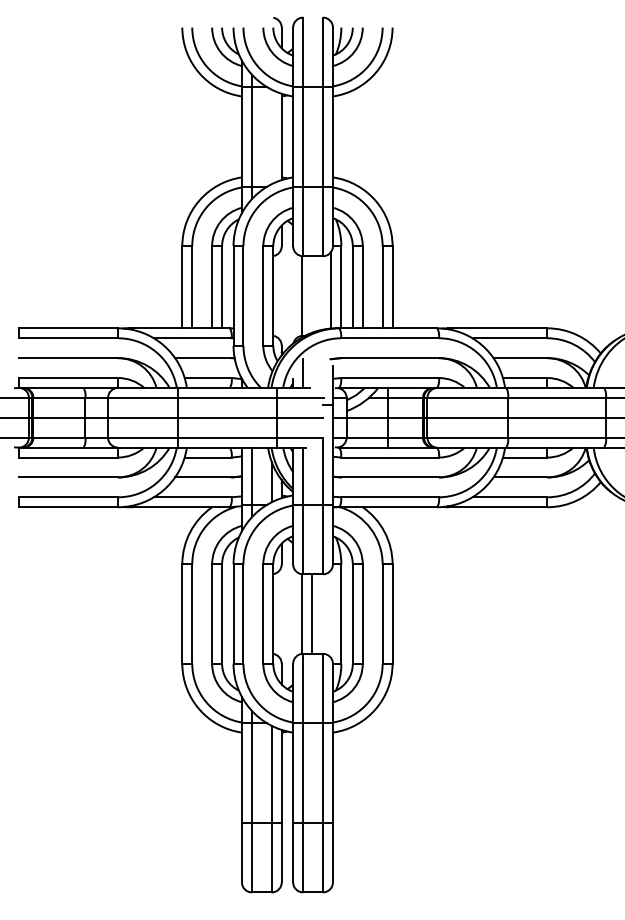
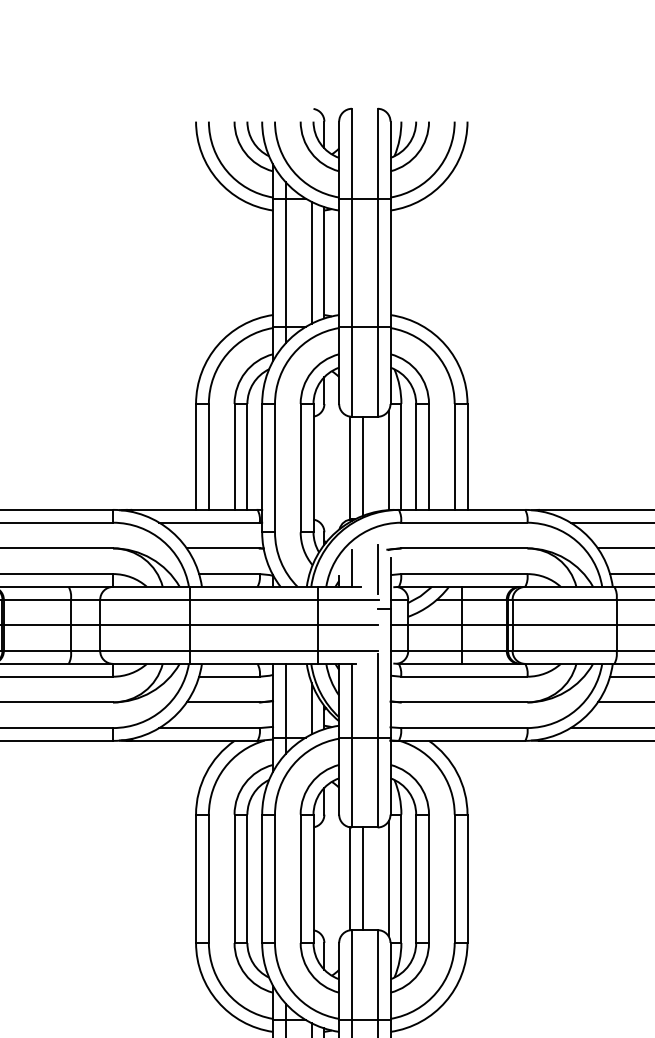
line: (271, 136) -> (311, 262), added
line: (311, 294) -> (362, 466), added
line: (323, 374) -> (378, 569), added
line: (331, 613) -> (388, 878), added

